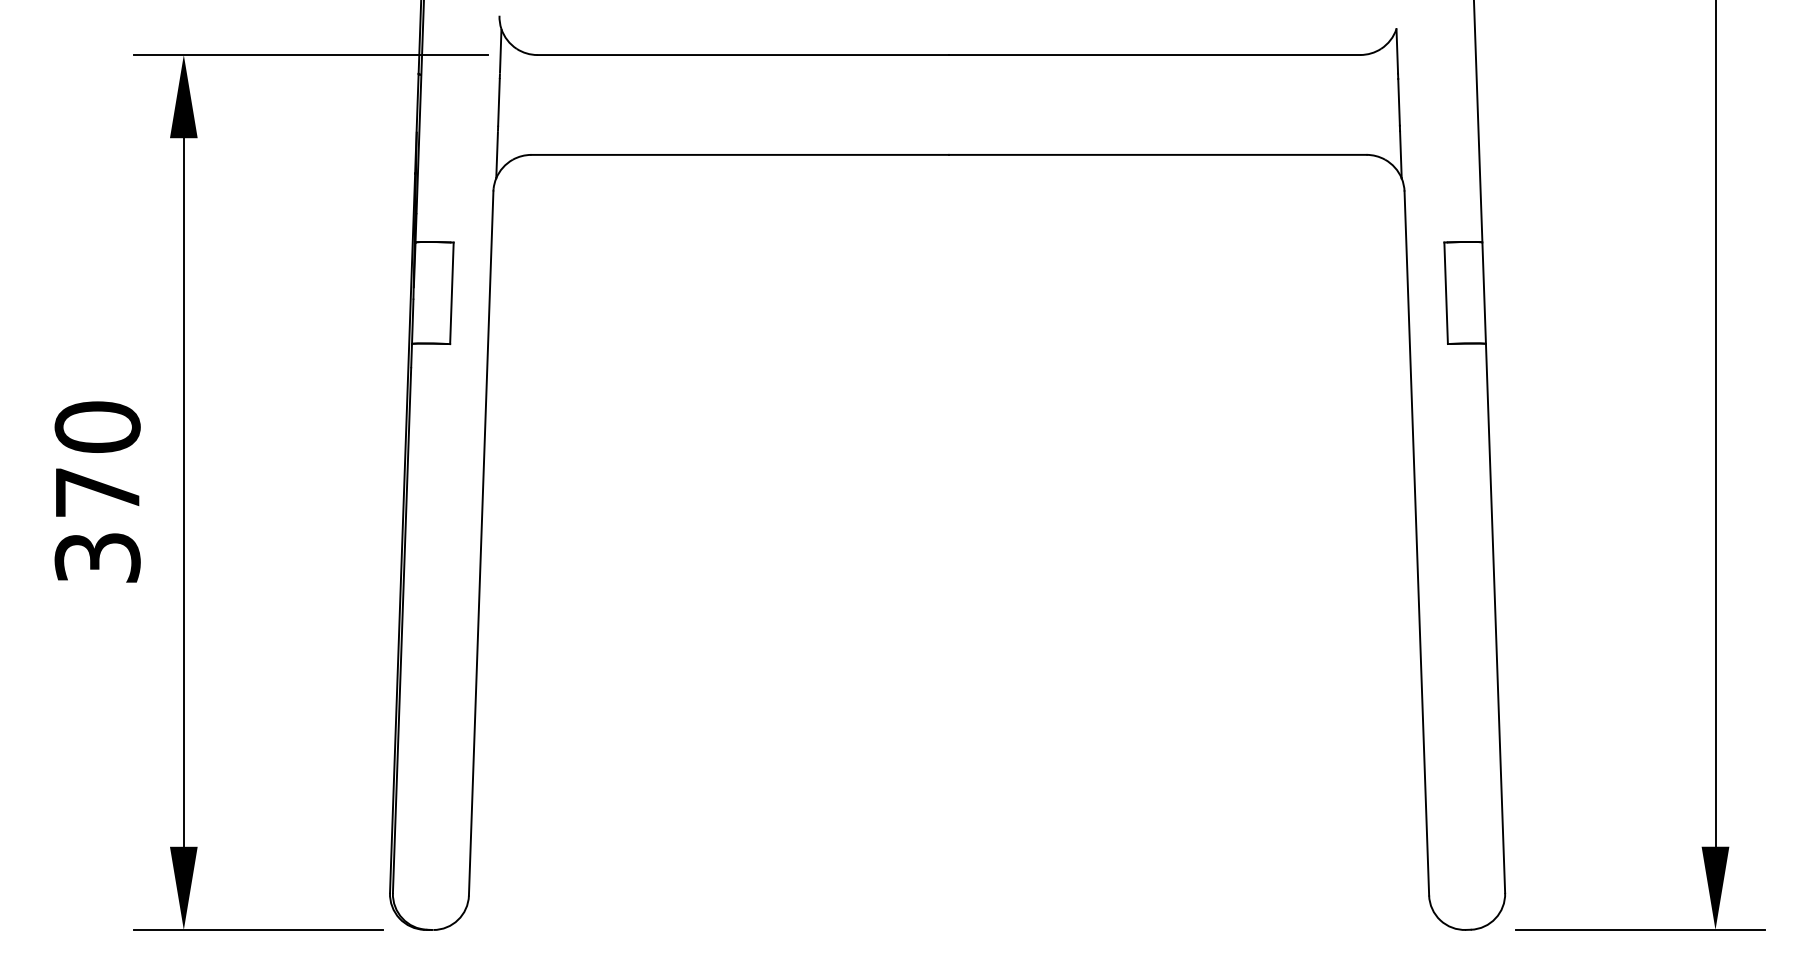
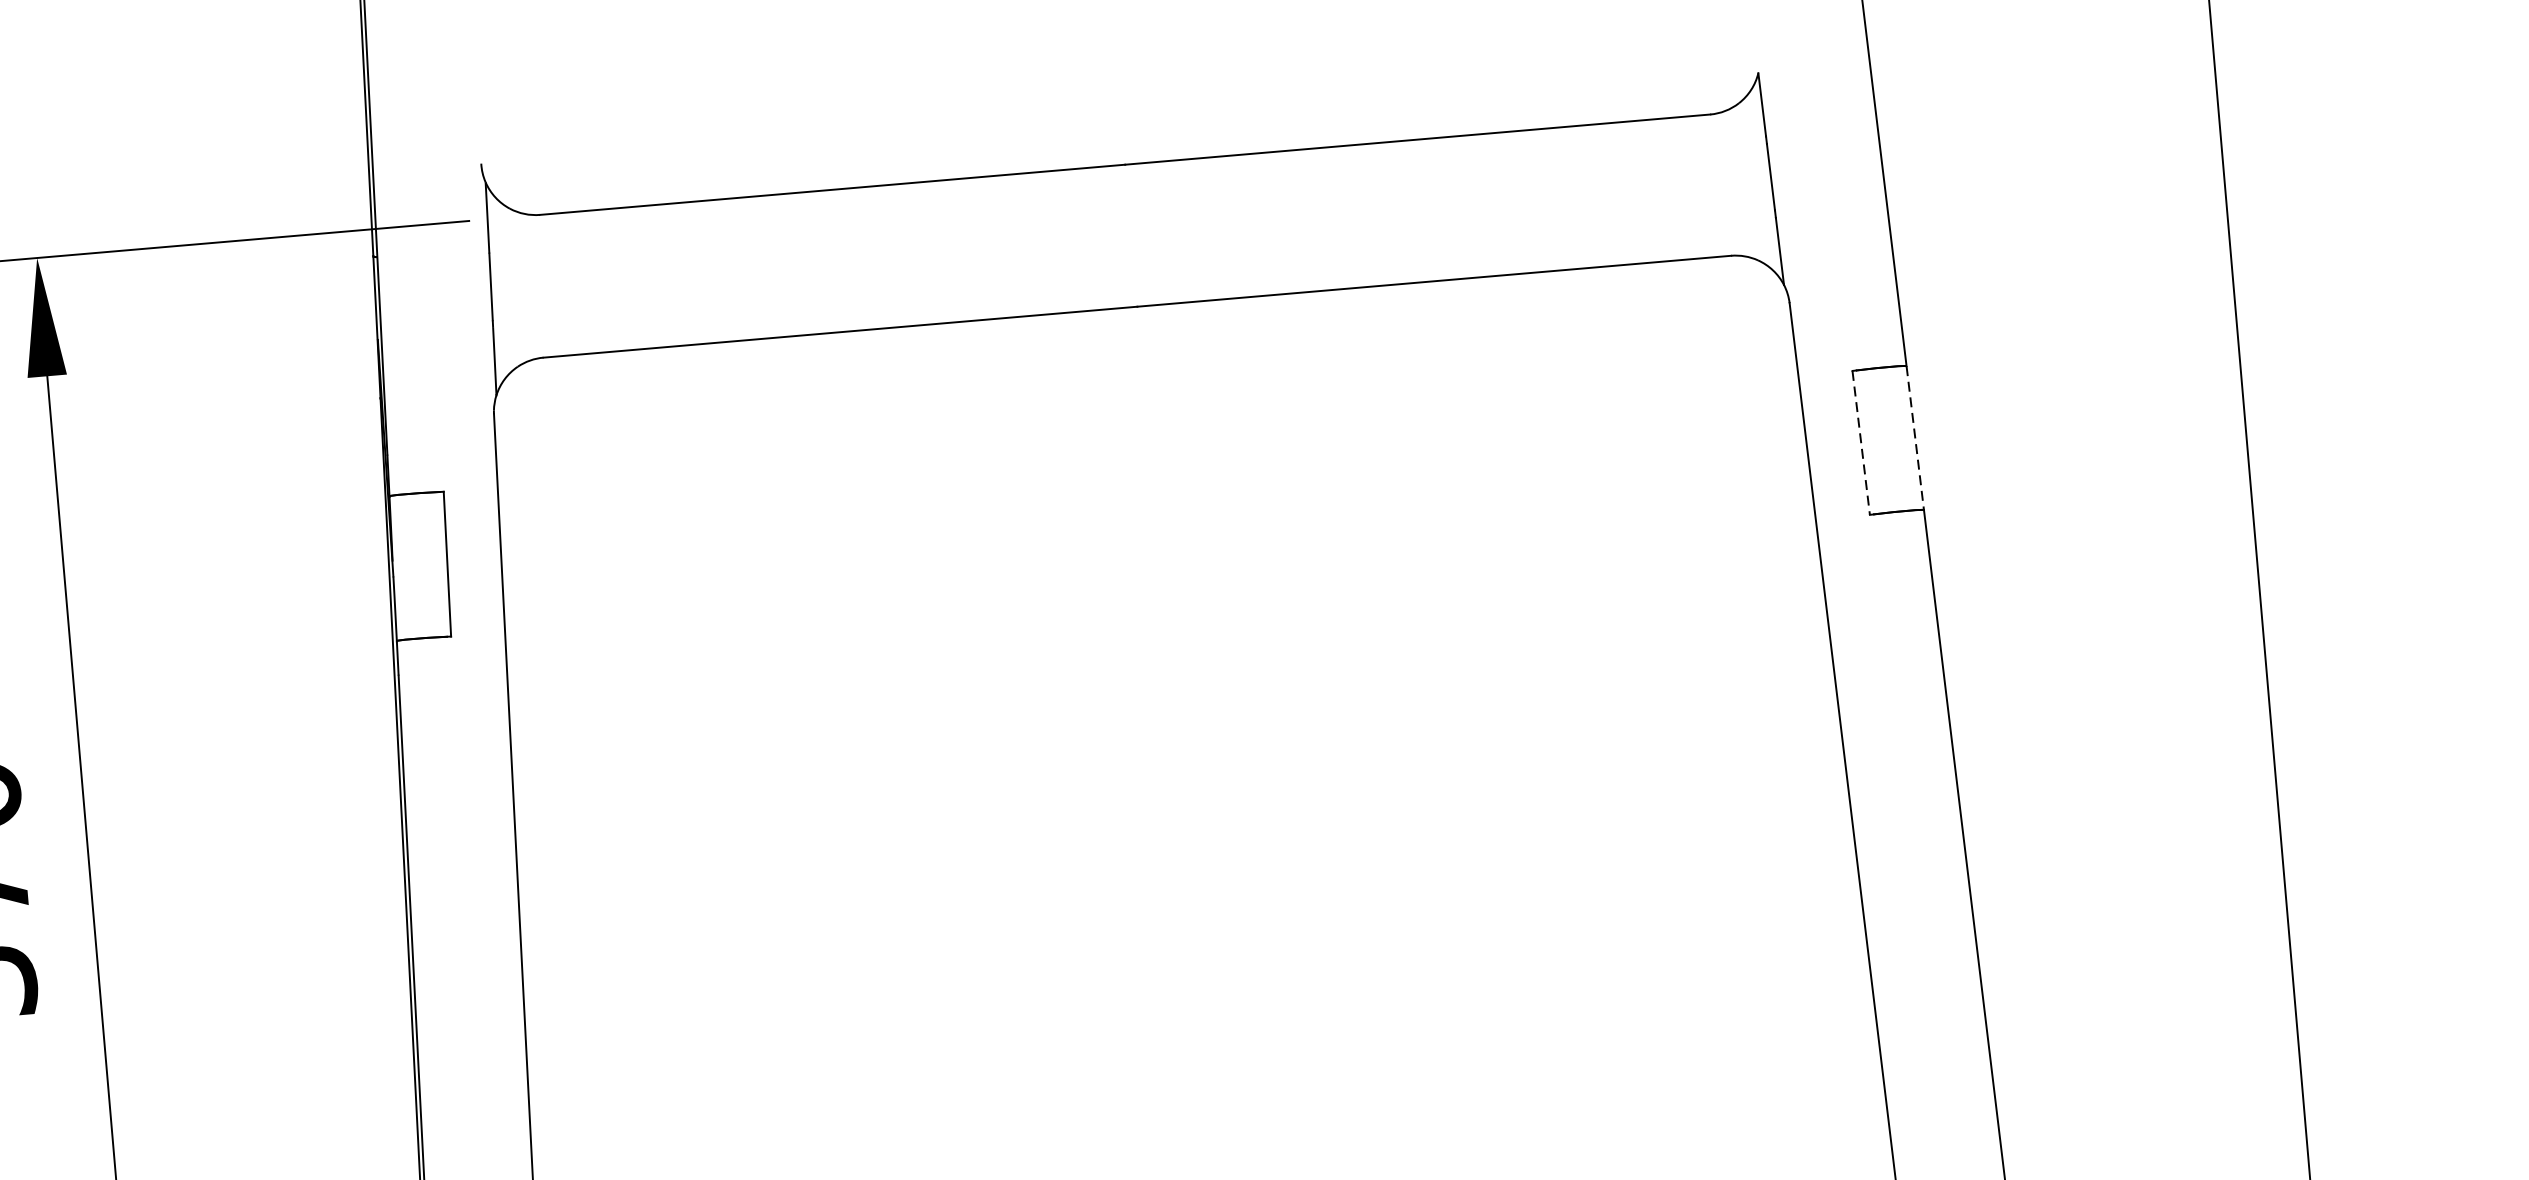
line: (1446, 293) -> (1861, 443), solid -> dashed
line: (1484, 293) -> (1915, 438), solid -> dashed

